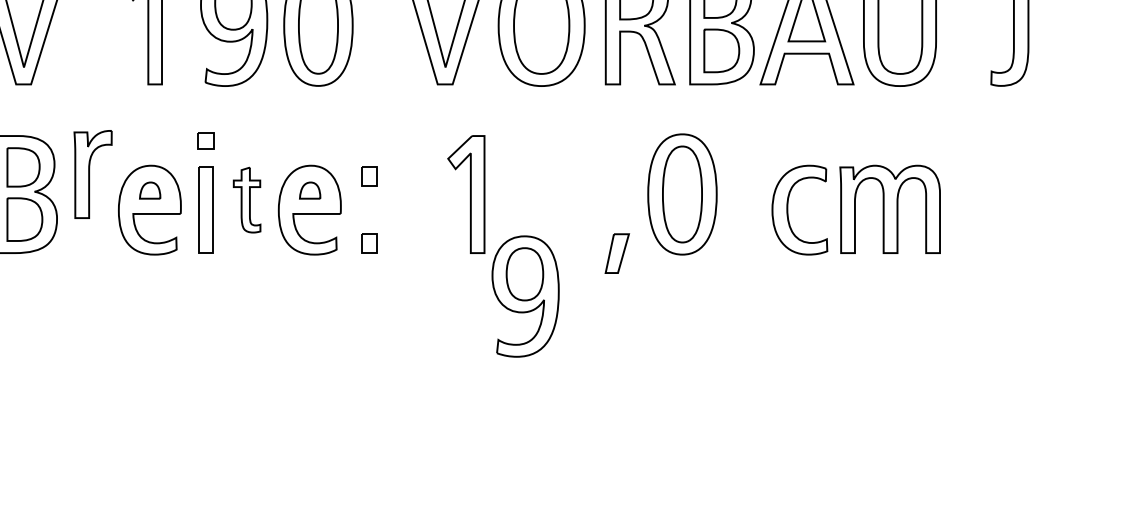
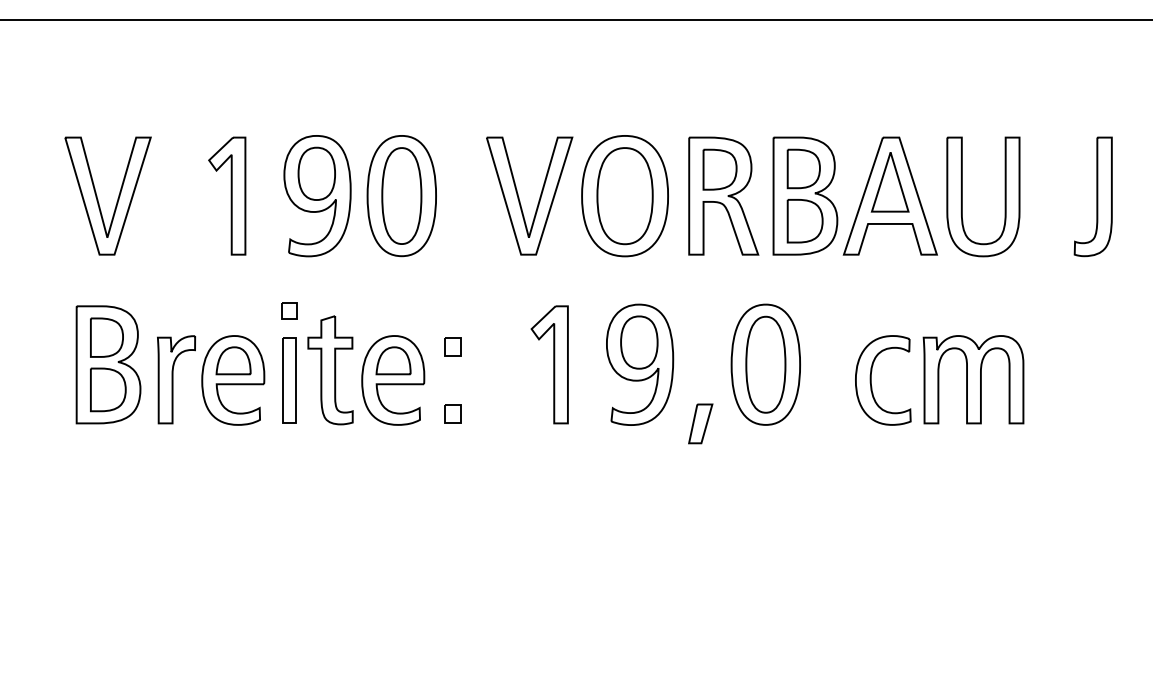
part: (93, 174) -> (176, 379), moved
part: (150, 190) -> (233, 360), size x1.67
part: (310, 190) -> (393, 360), size x1.67
part: (247, 200) -> (330, 370), size x1.67
part: (526, 296) -> (640, 364), moved

